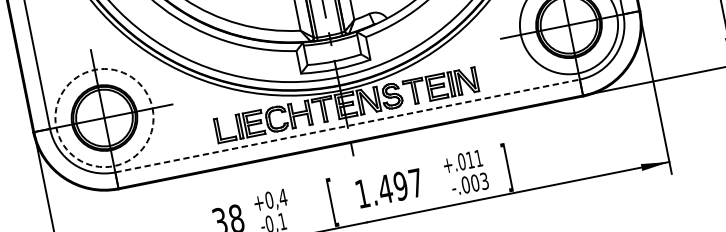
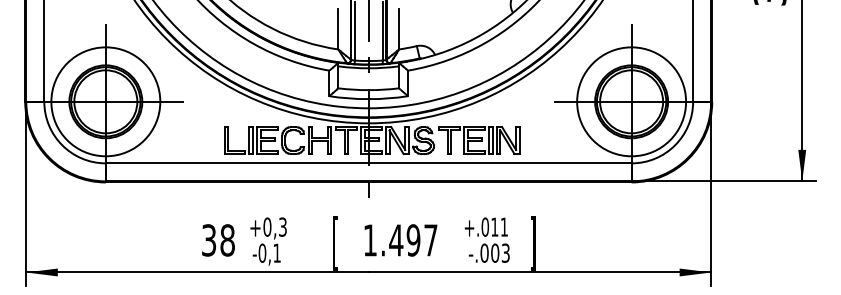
circle: (104, 117) -> (105, 101), dashed -> solid
line: (347, 126) -> (368, 163), dashed -> solid
text: (282, 197) -> (282, 226), +0,4 -> +0,3

